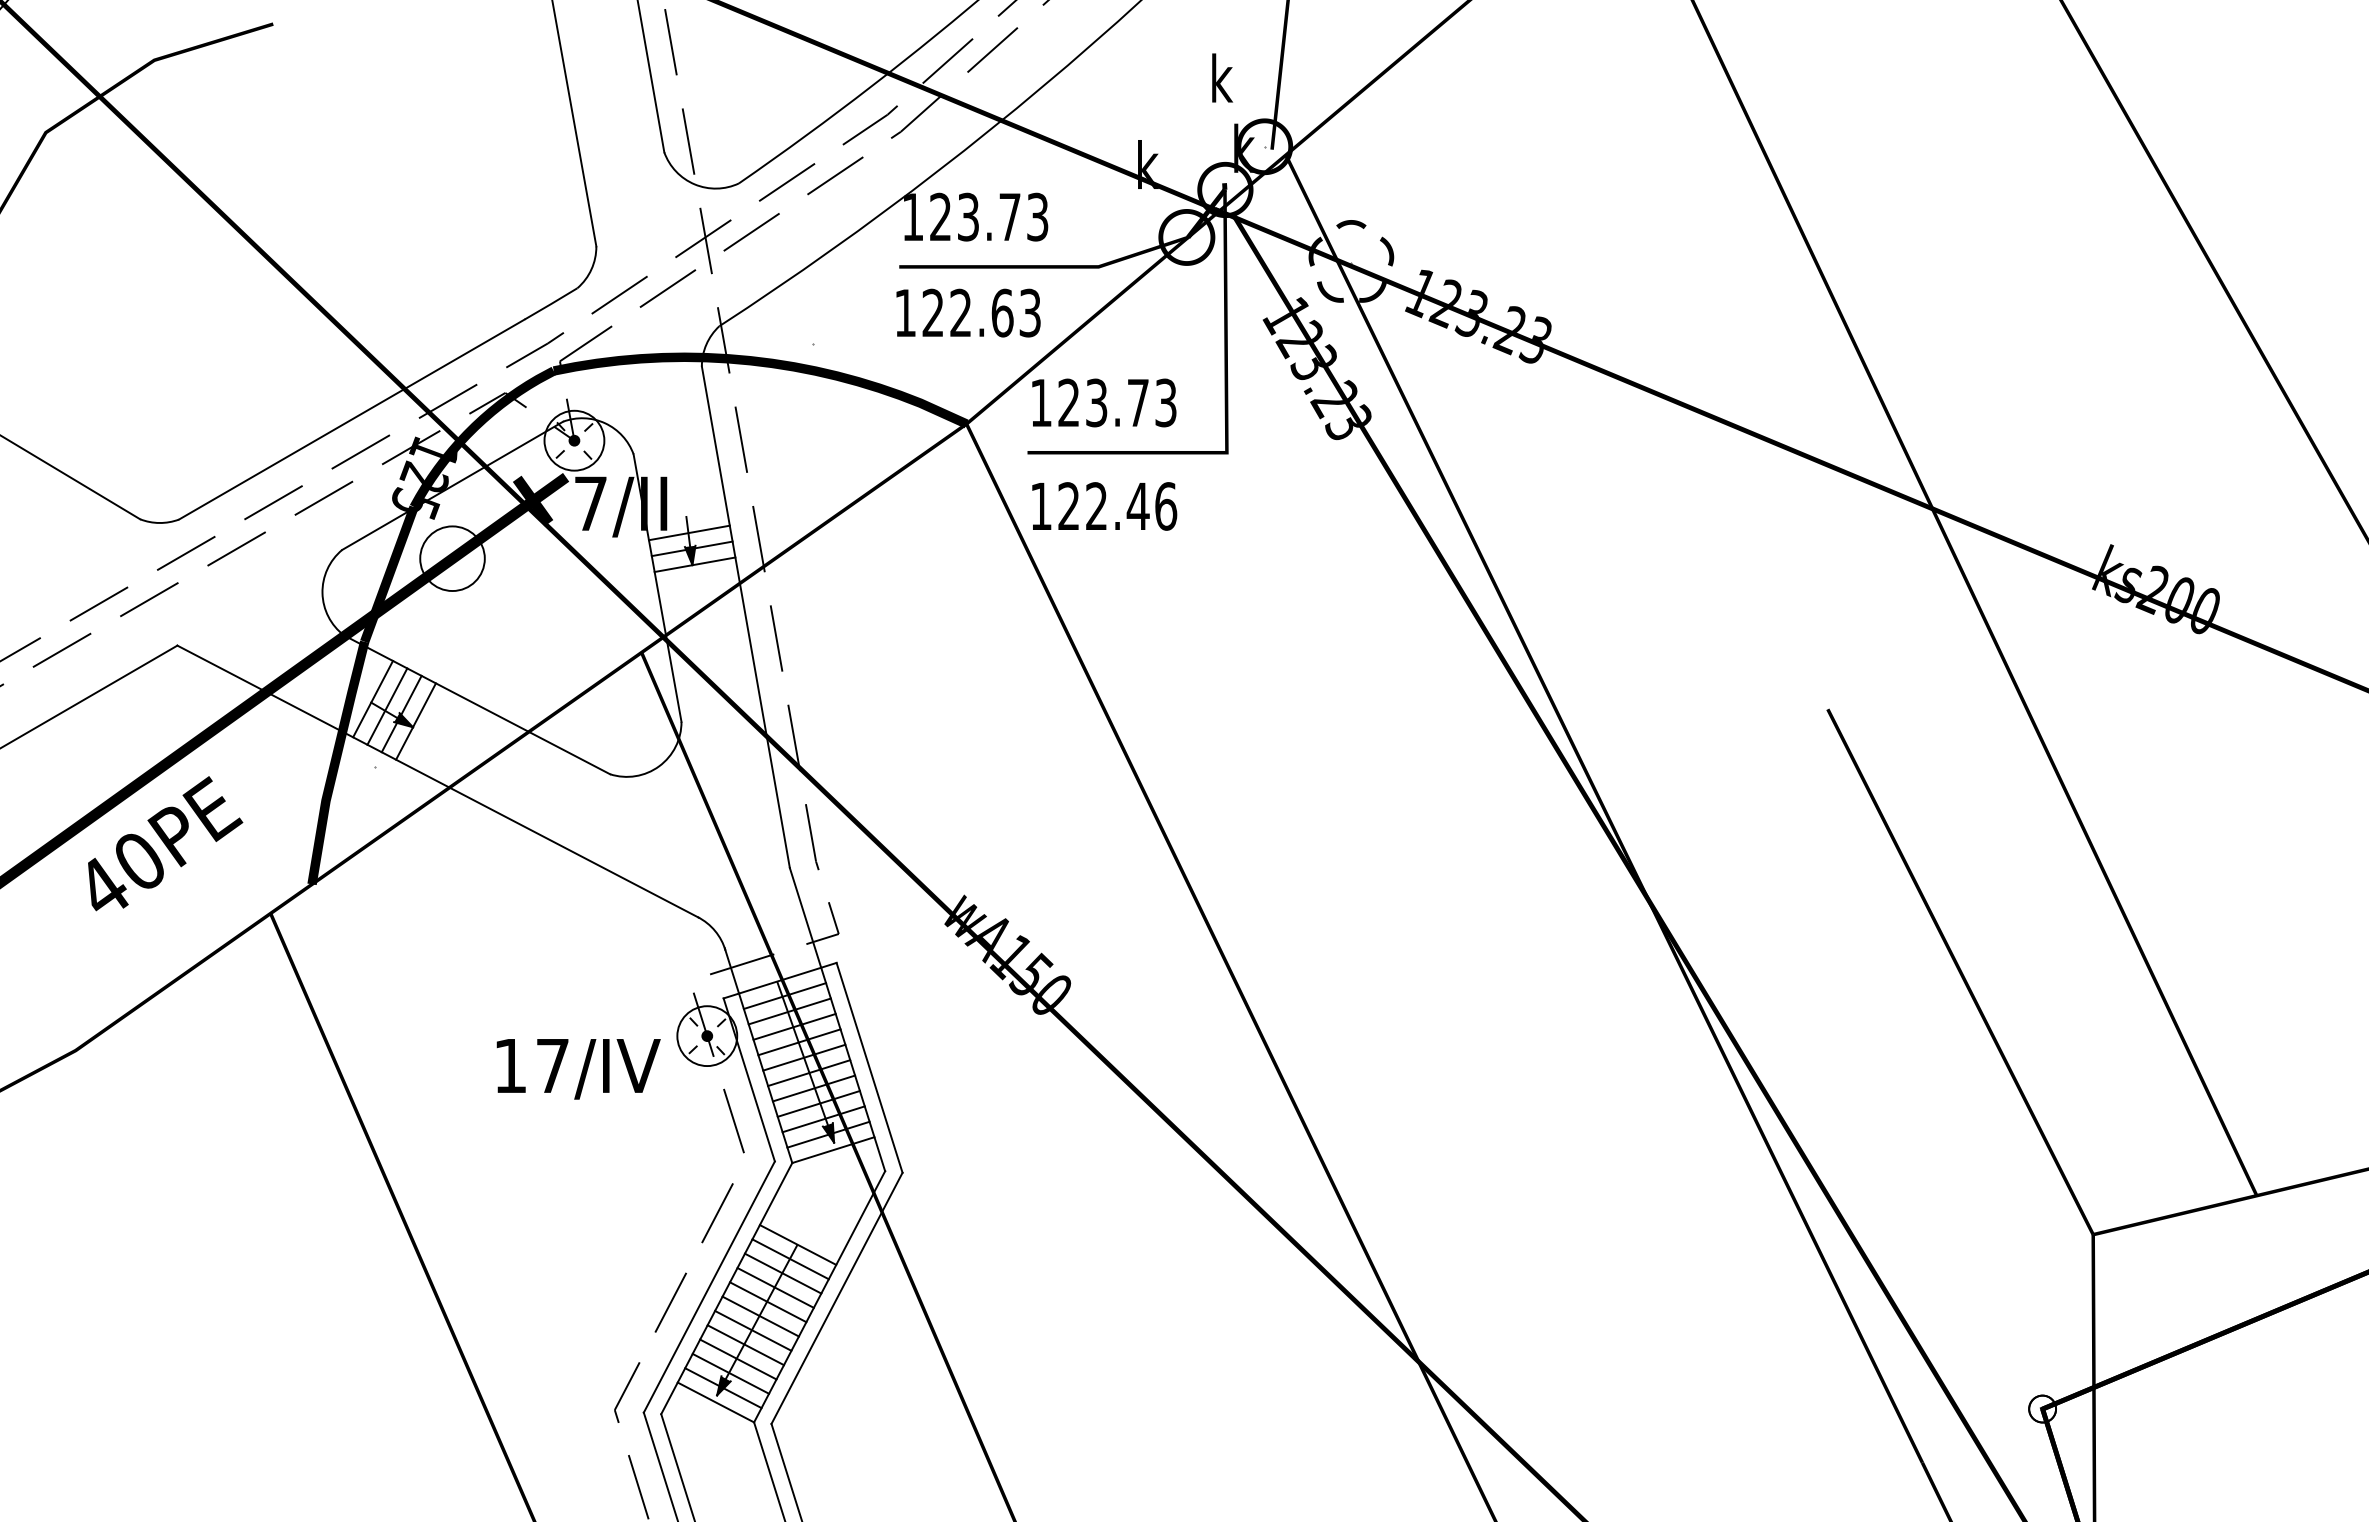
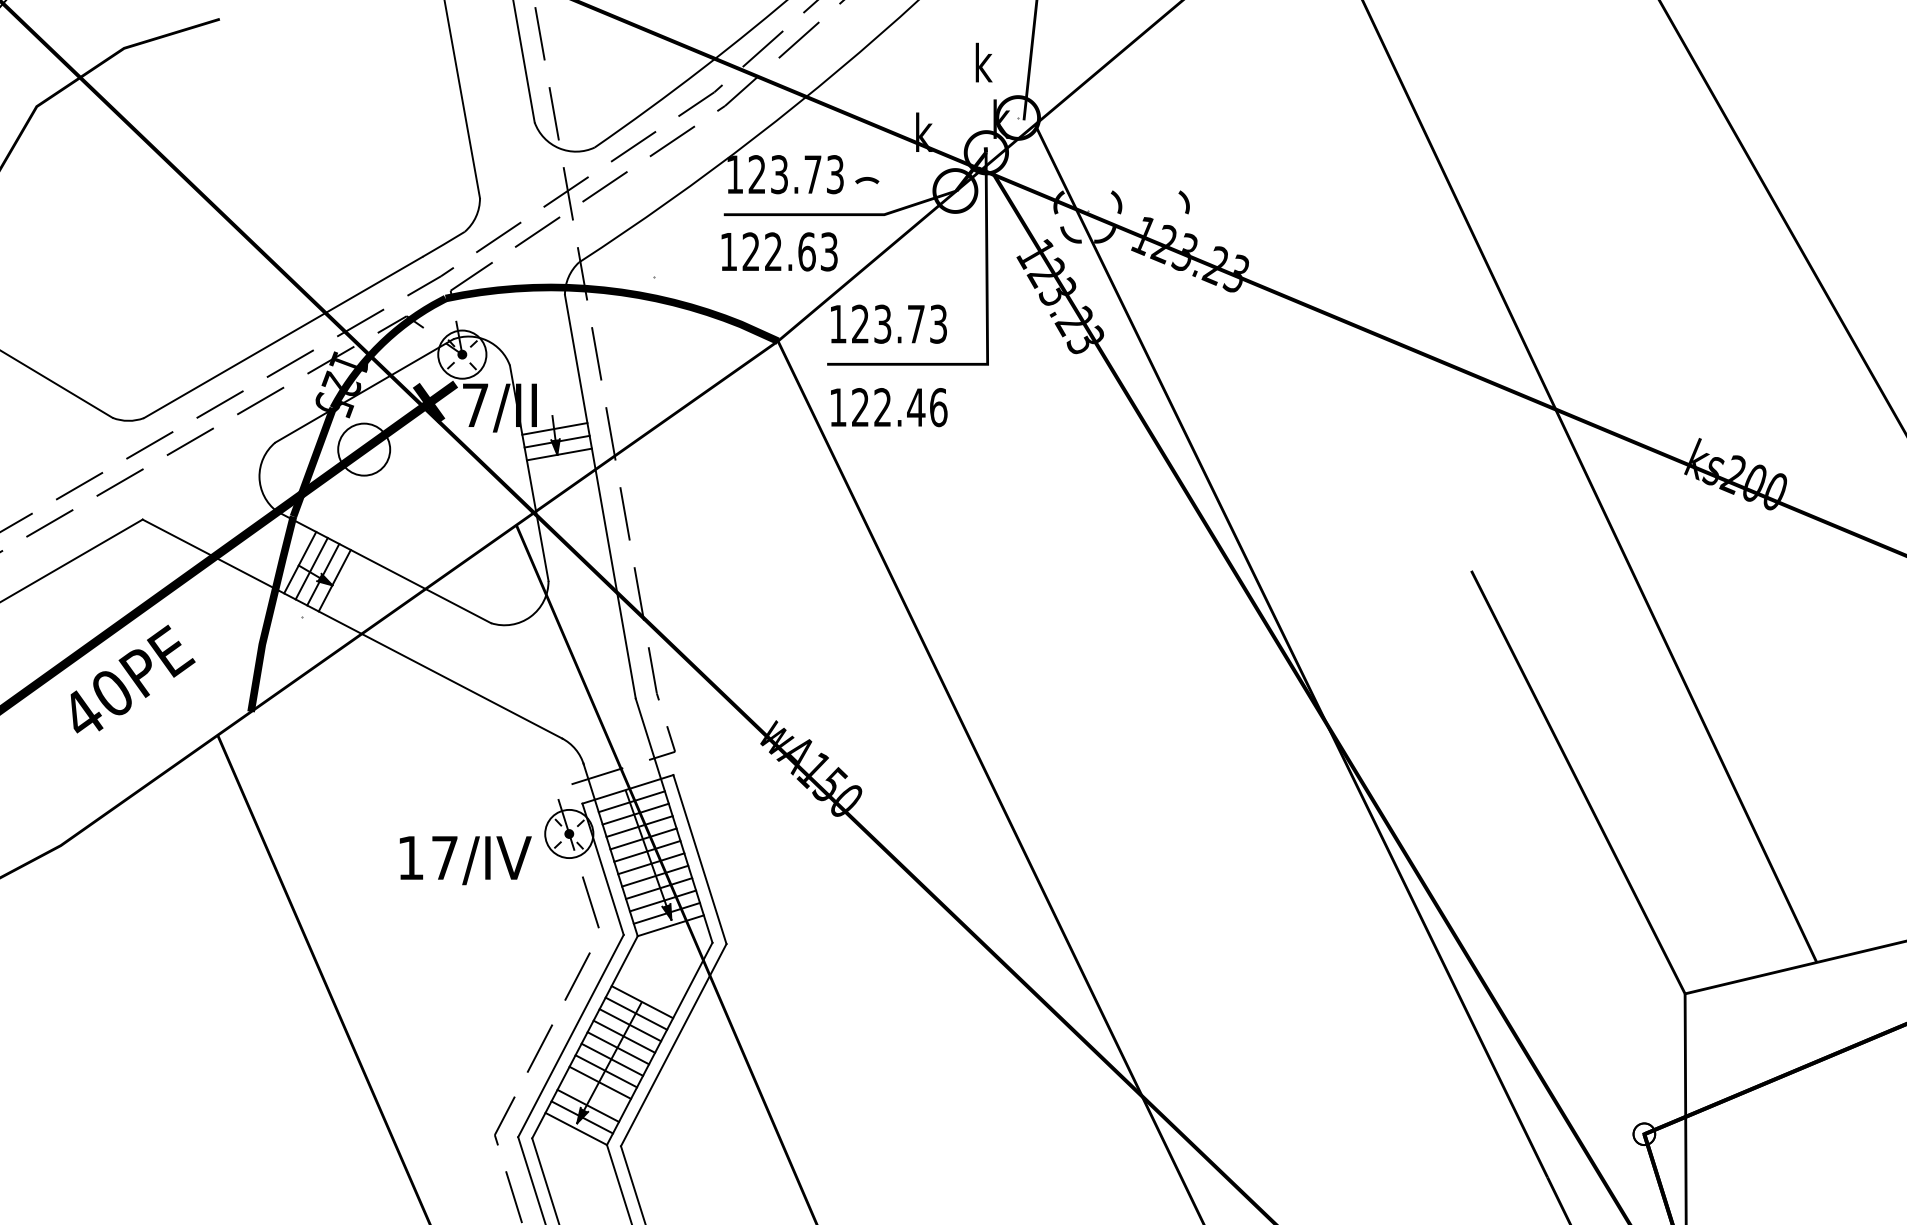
curve: (1351, 224) -> (867, 180), moved
curve: (1472, 251) -> (1185, 202), added
line: (738, 1359) -> (594, 1094), removed

